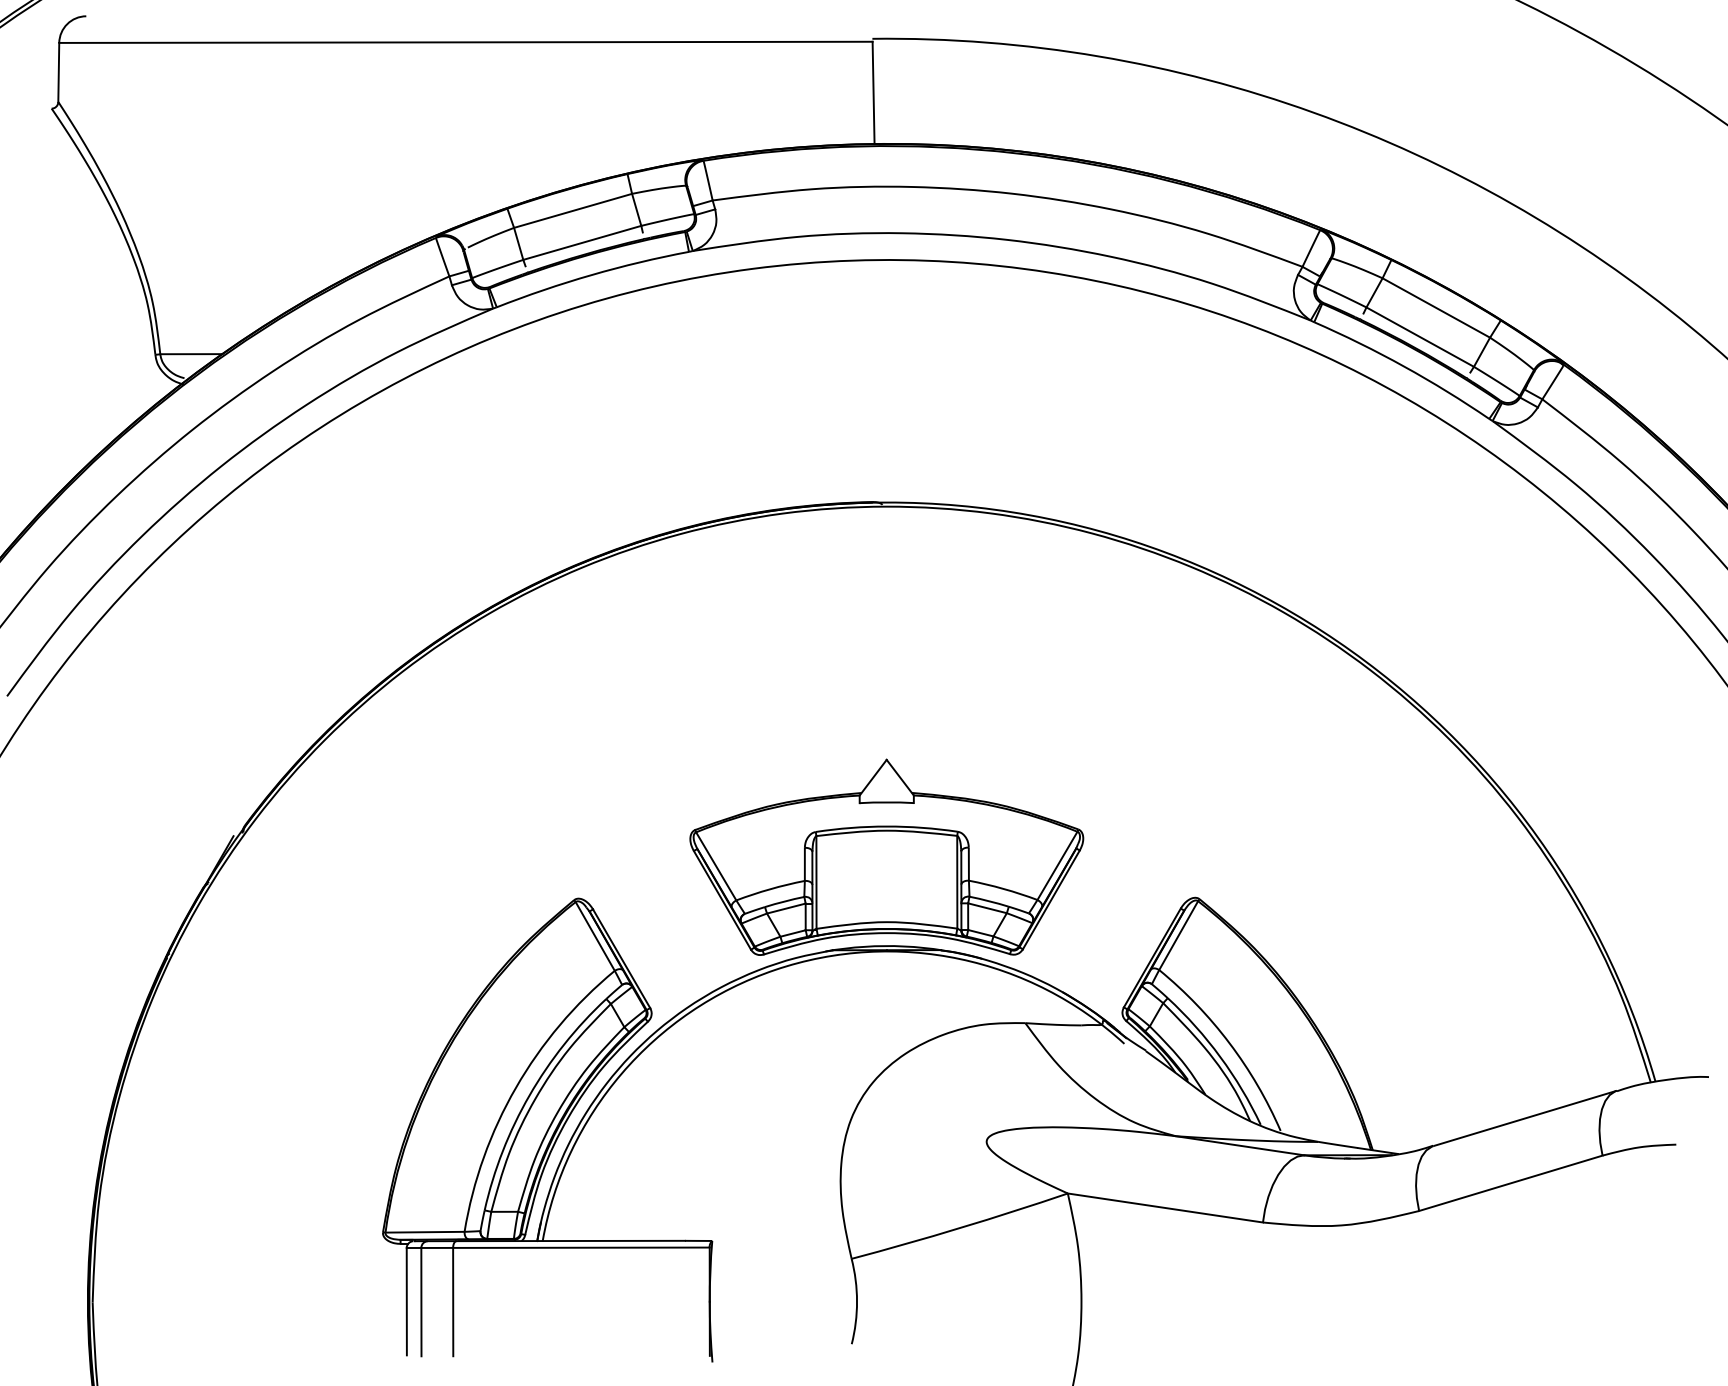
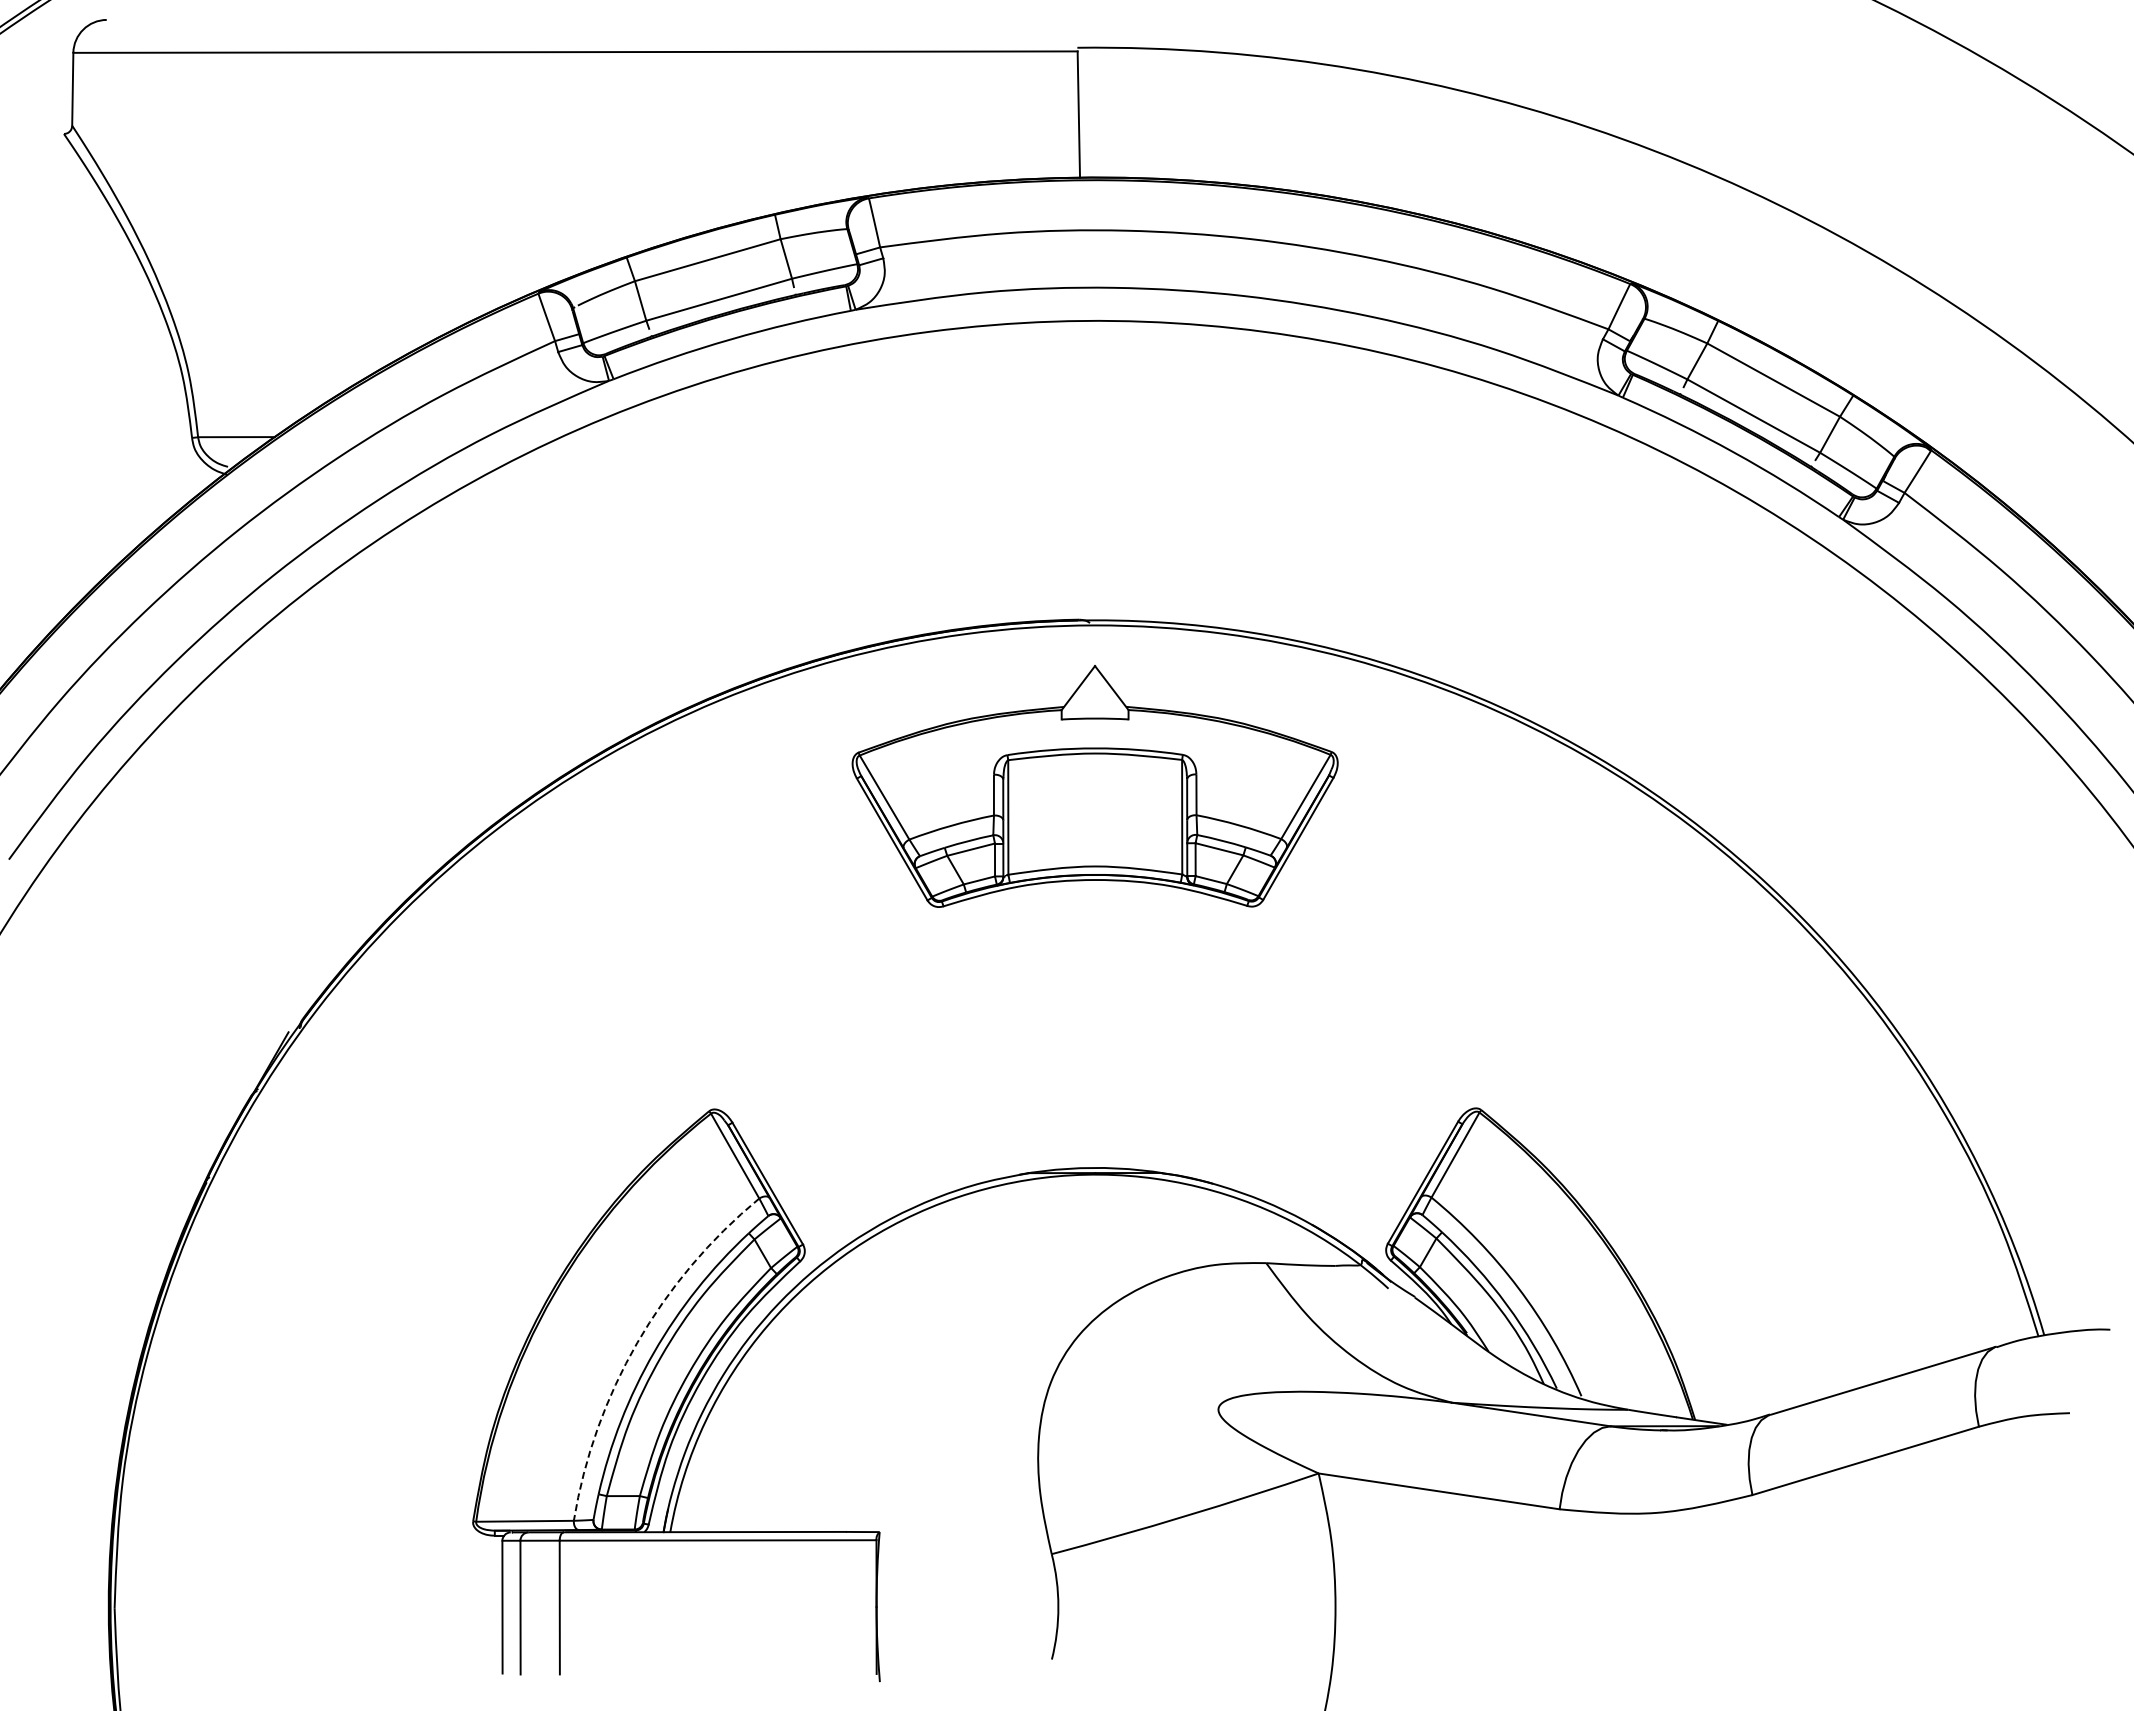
part: (886, 857) -> (1094, 786), moved
arc: (516, 1087) -> (637, 1342), solid -> dashed

